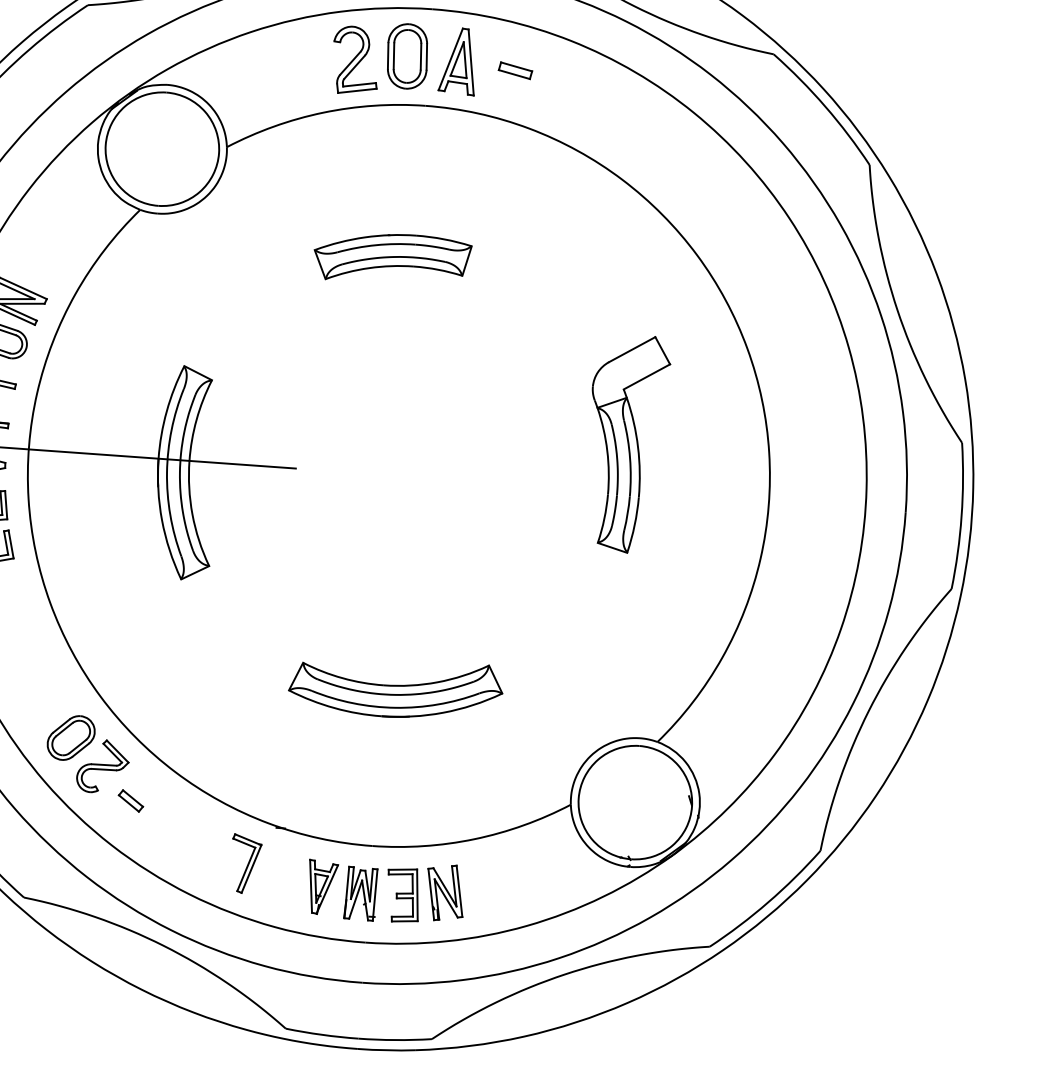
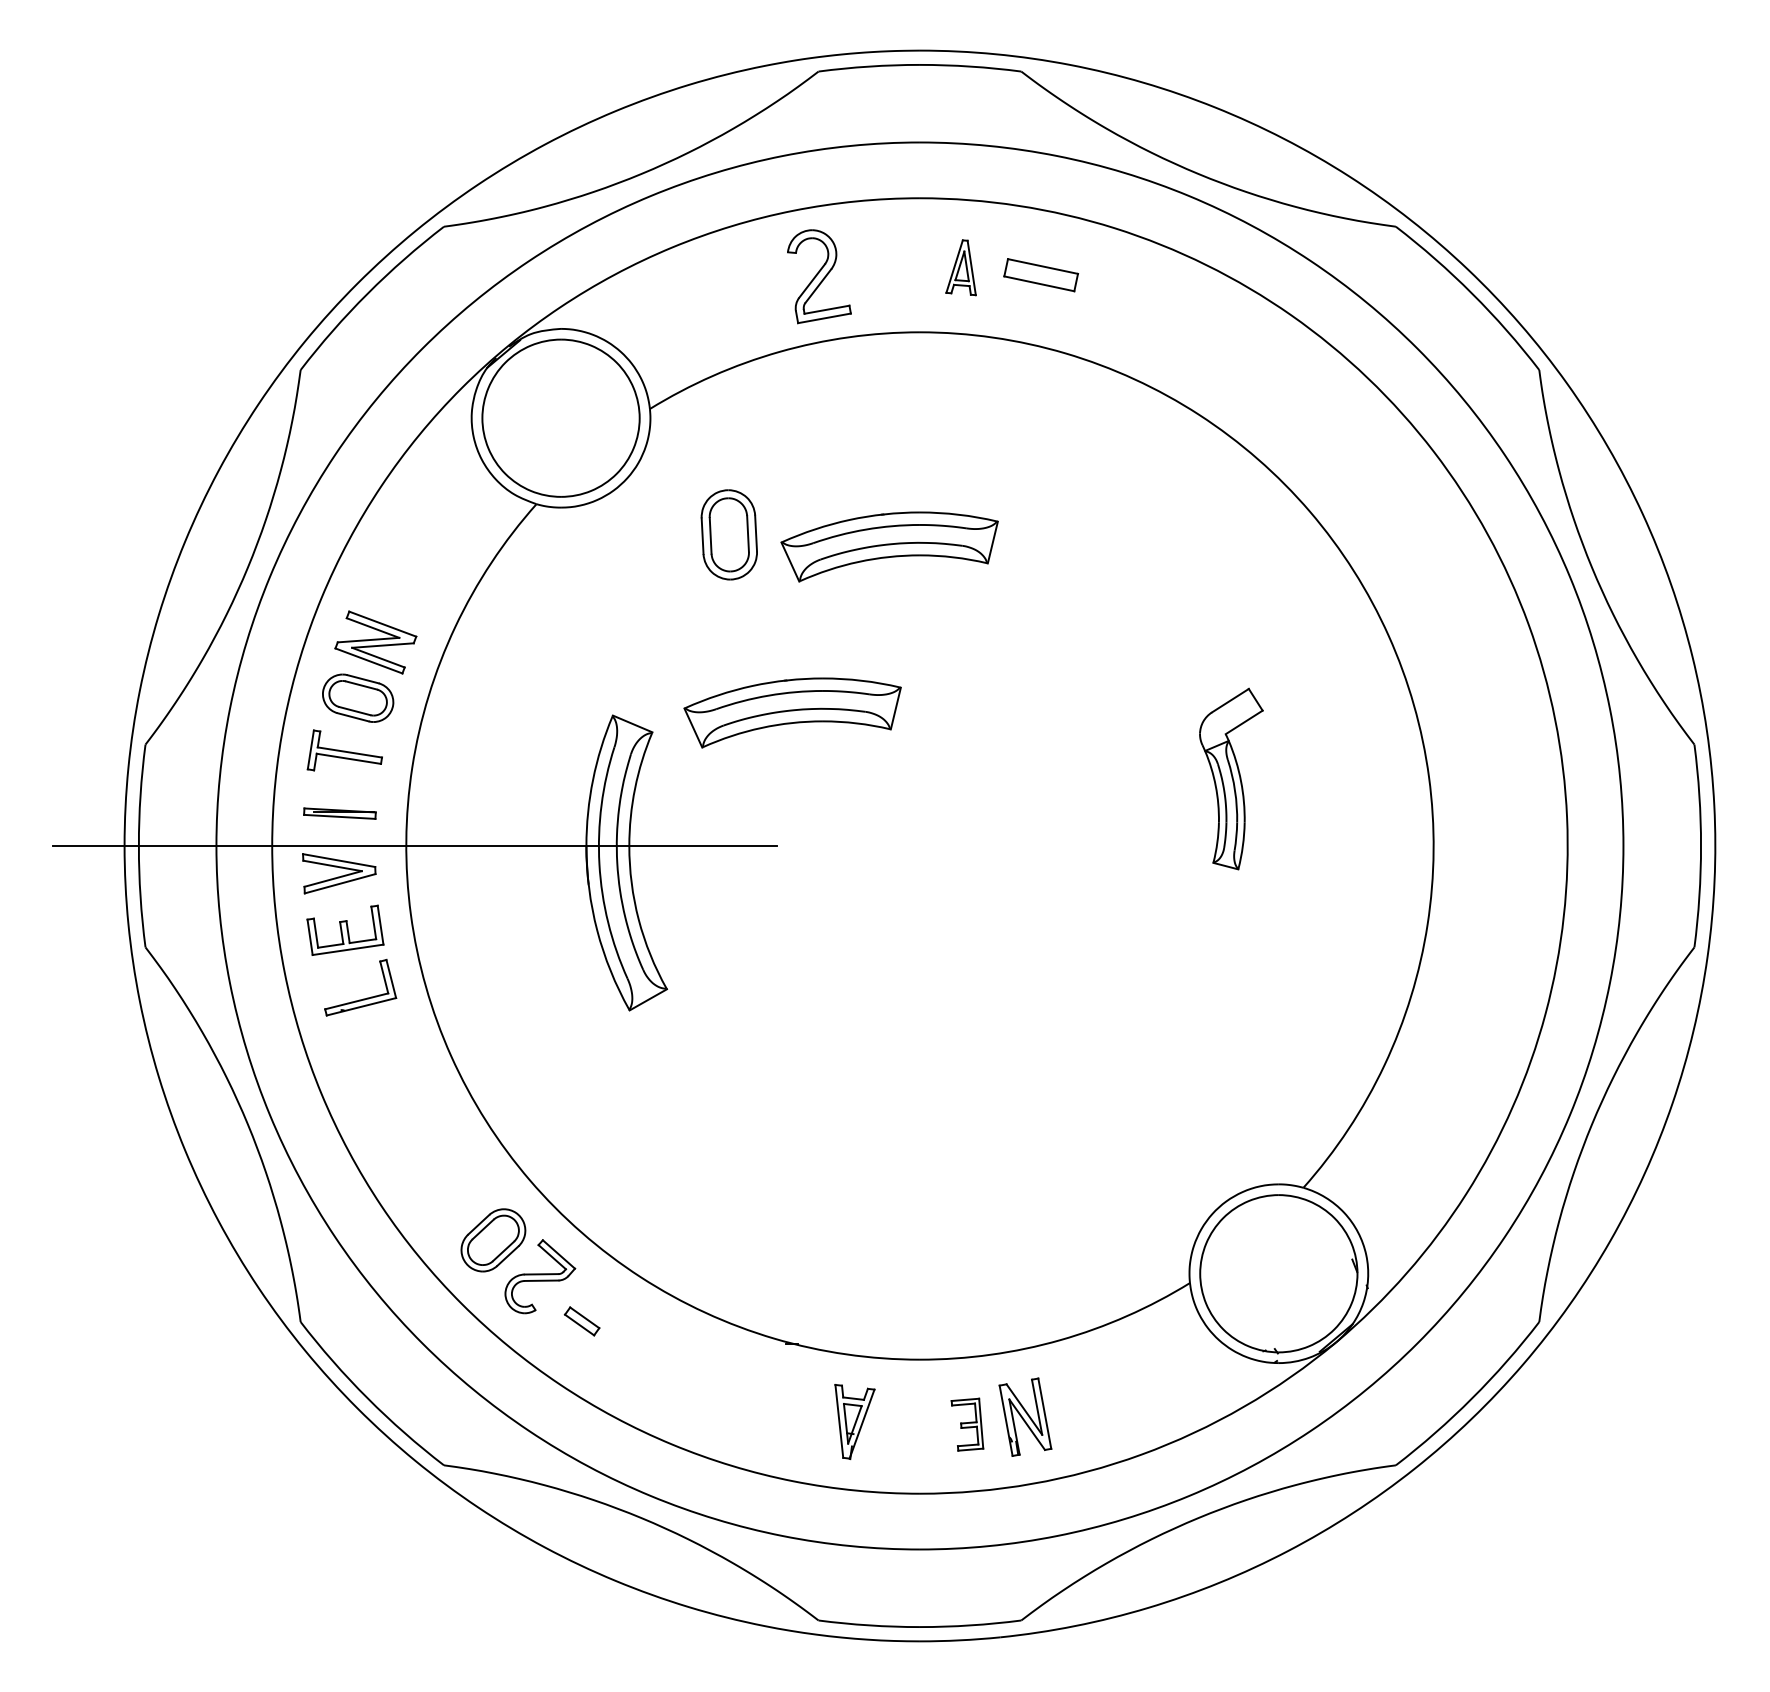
part: (406, 56) -> (728, 534), moved
part: (457, 61) -> (960, 267), size x0.6
part: (515, 70) -> (1040, 274), size x1.6
part: (313, 373) -> (792, 712), added
part: (626, 443) -> (1231, 778), size x0.6
part: (395, 687) -> (936, 1138), removed
part: (245, 864) -> (746, 1397), removed
part: (361, 893) -> (909, 1426), removed
part: (403, 895) -> (967, 1424), size x0.7

